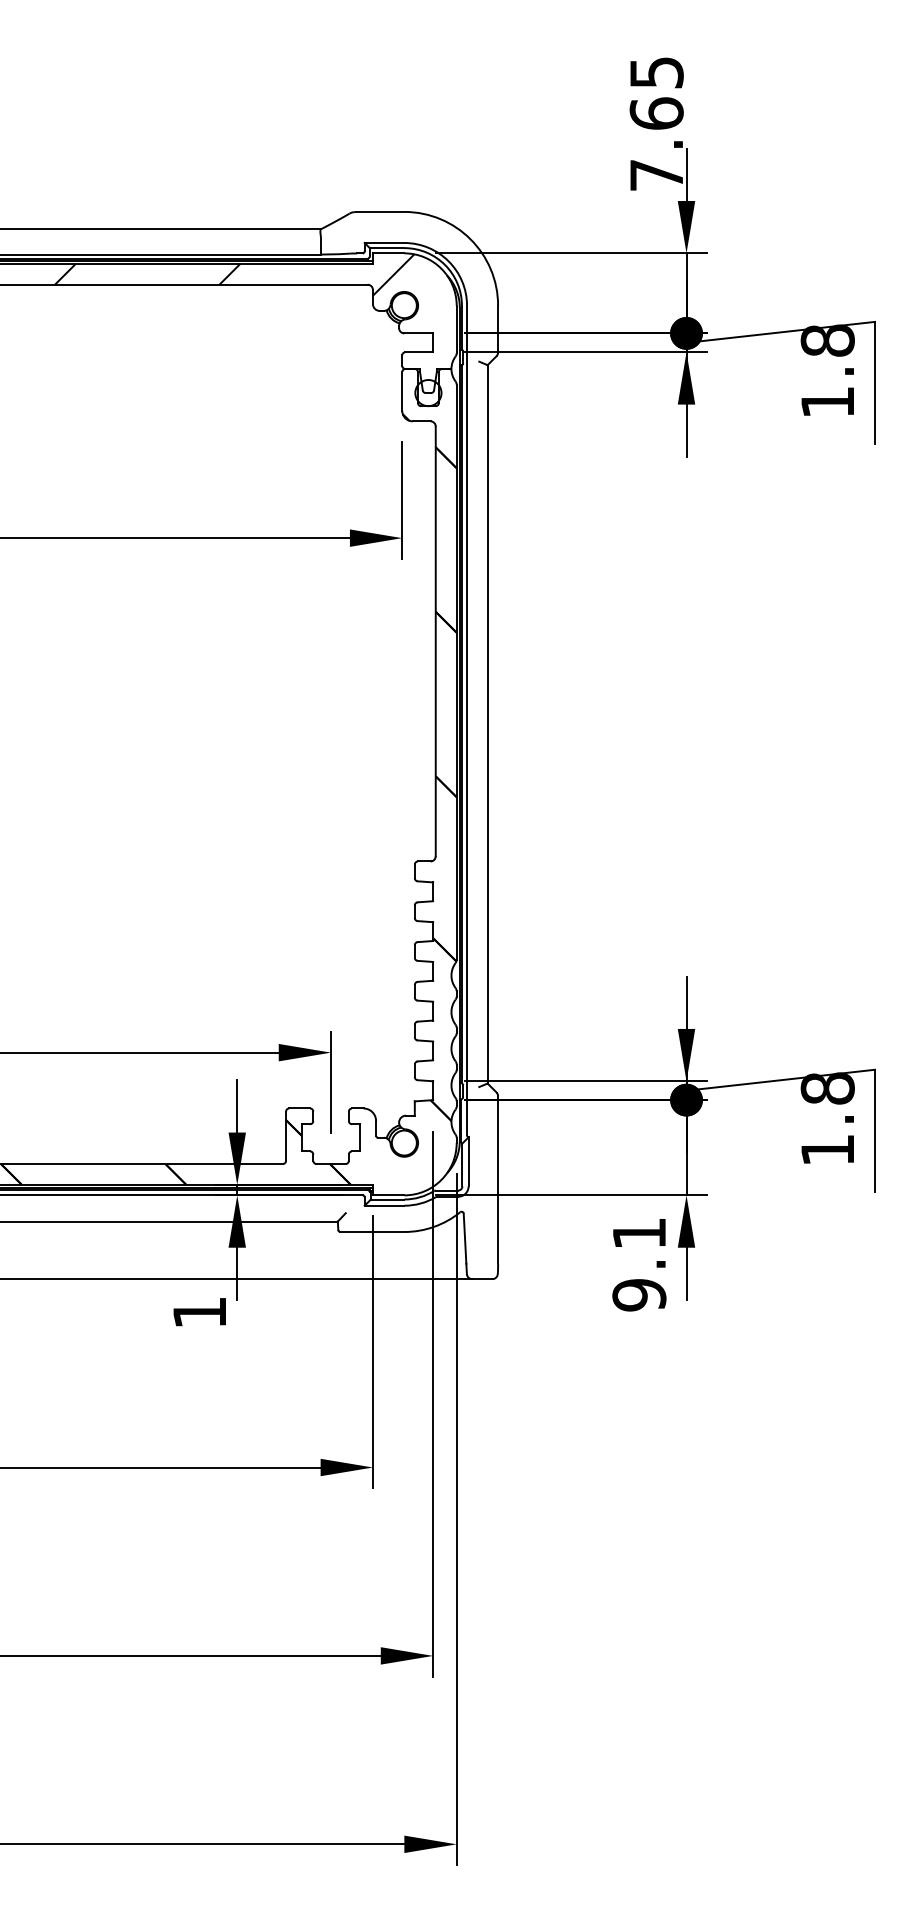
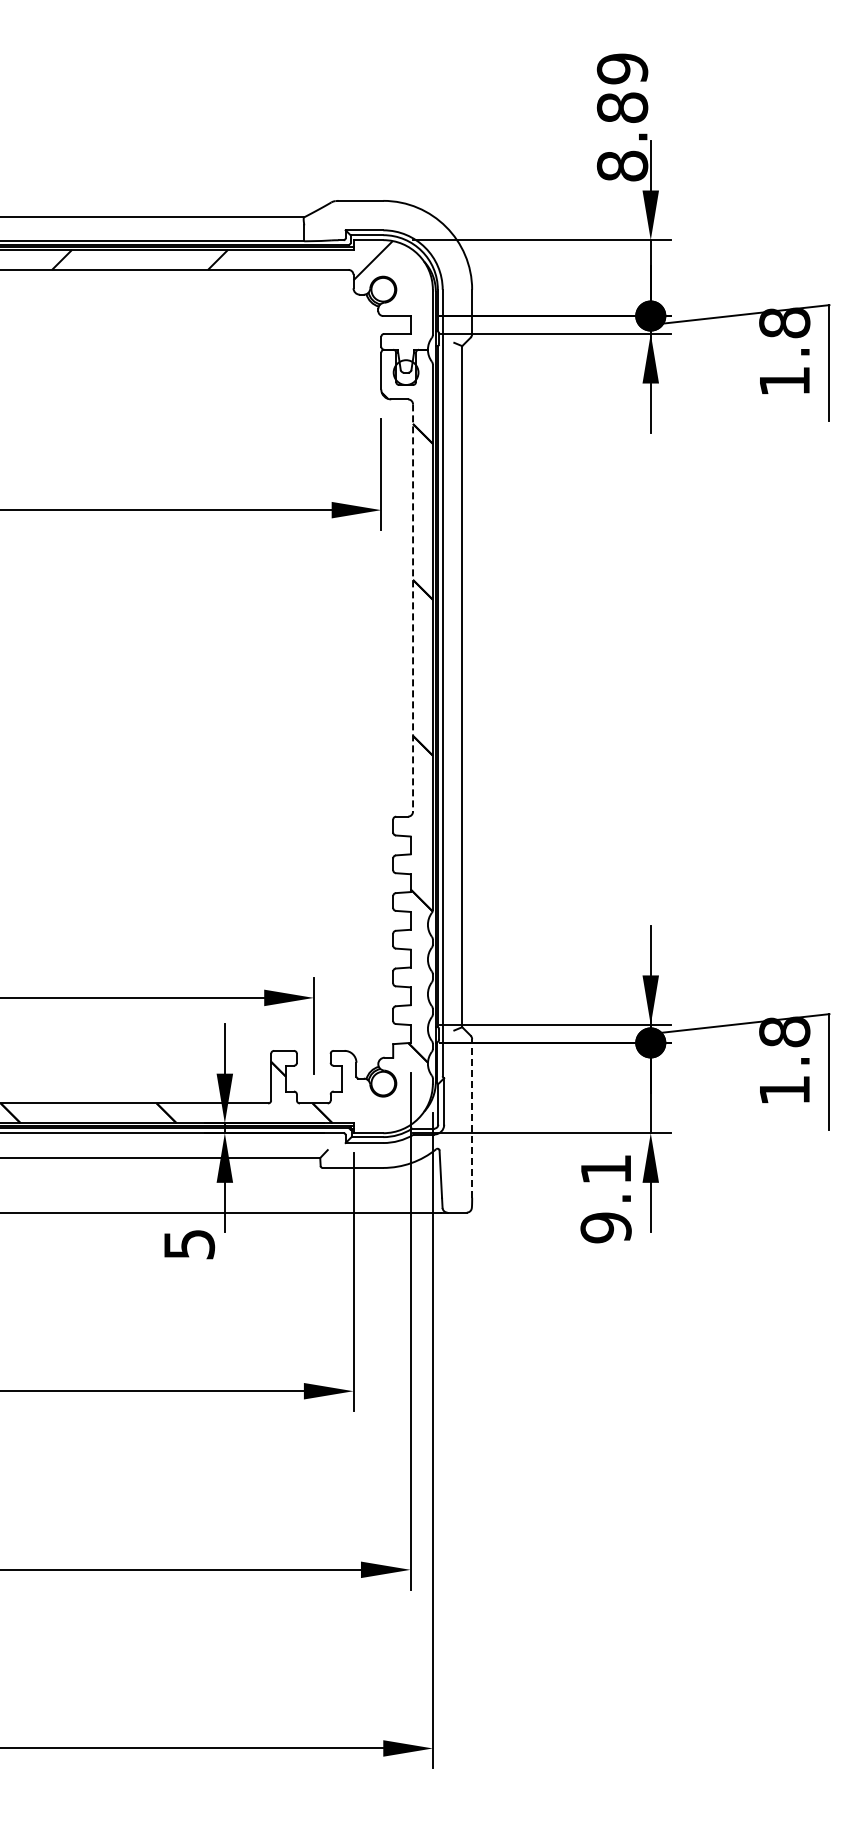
text: (656, 123) -> (622, 117), 7.65 -> 8.89
line: (436, 641) -> (413, 608), solid -> dashed
line: (498, 1178) -> (472, 1117), solid -> dashed
text: (199, 1312) -> (189, 1244), 1 -> 5

